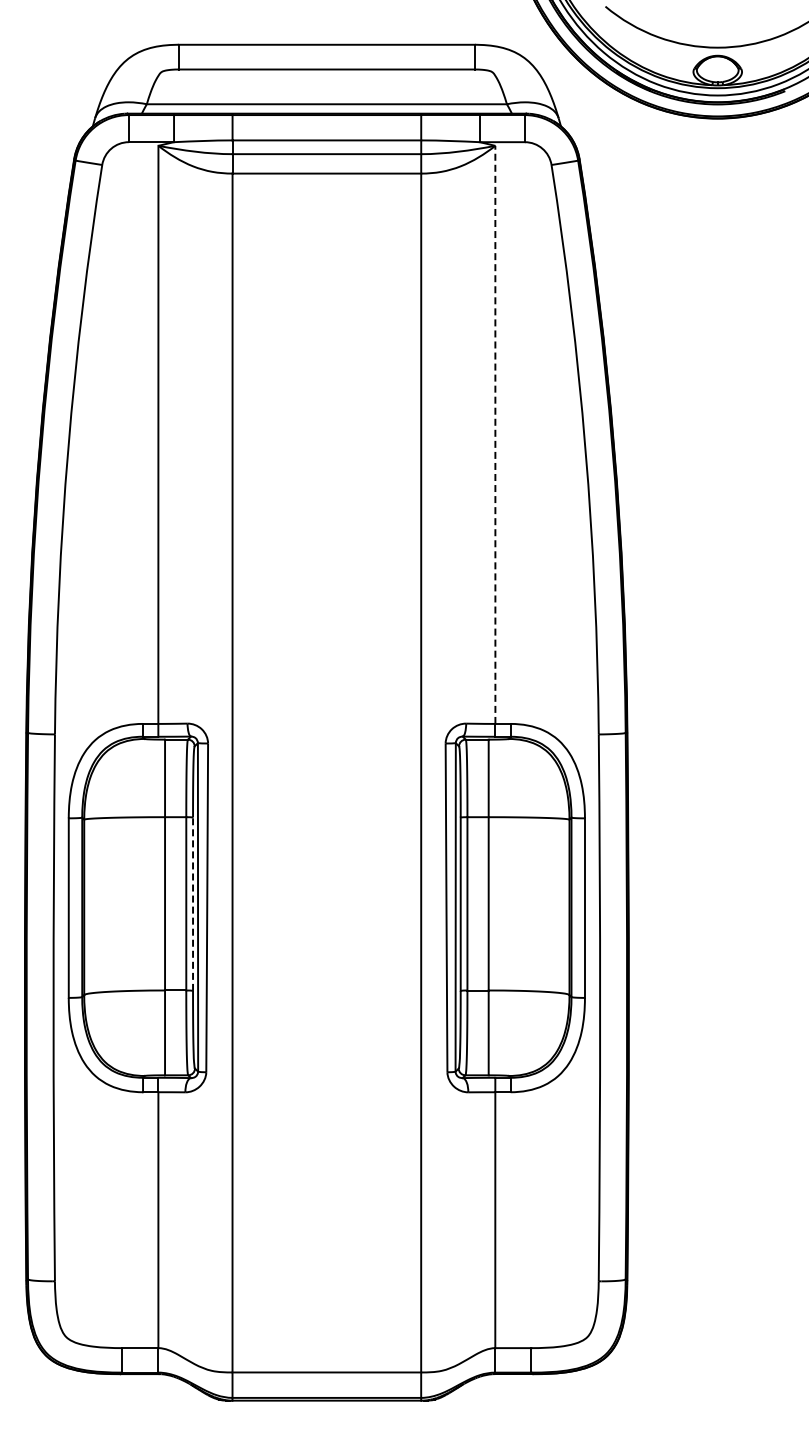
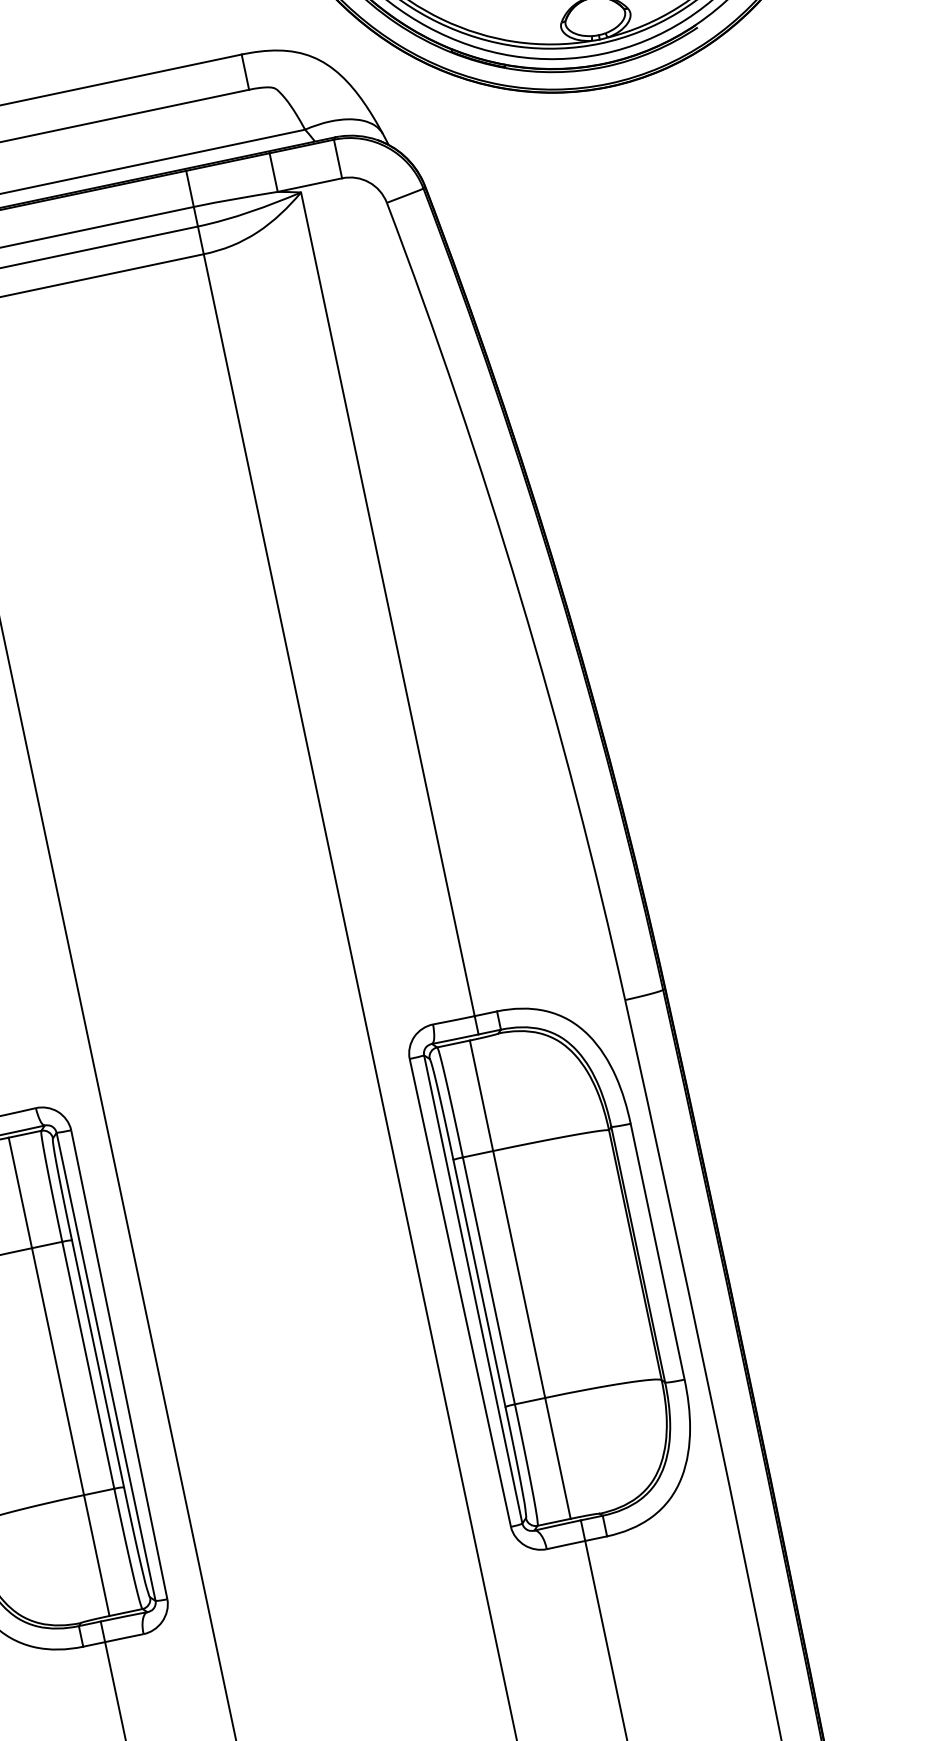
line: (495, 434) -> (387, 603), dashed -> solid
line: (193, 904) -> (98, 1364), dashed -> solid

